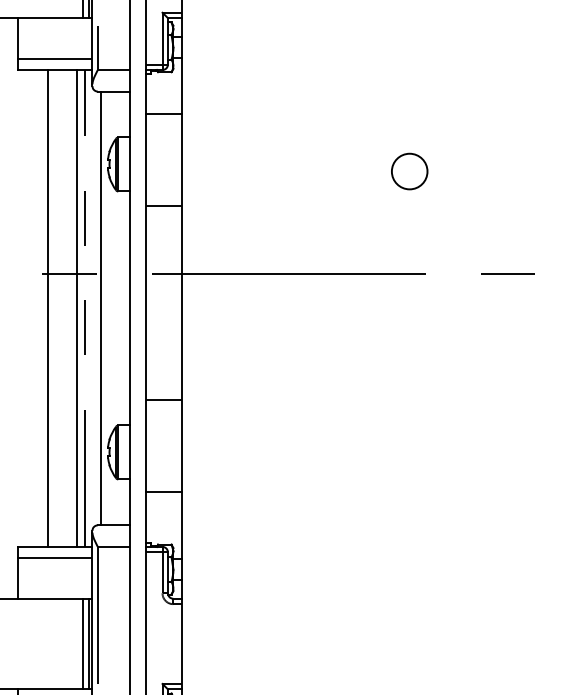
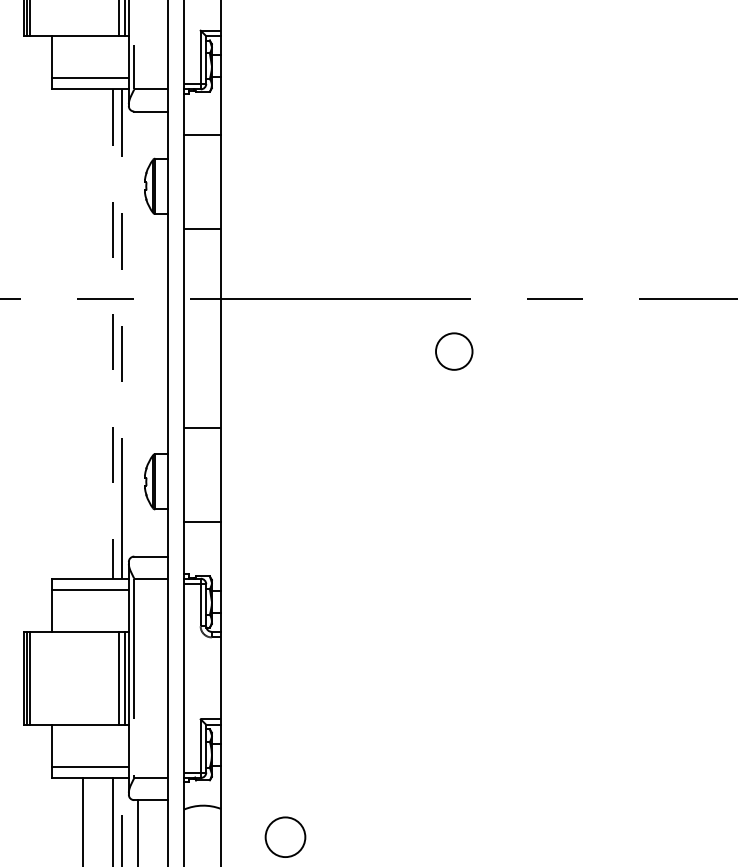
circle: (409, 171) -> (454, 351), moved
line: (48, 307) -> (83, 333), removed
line: (101, 307) -> (138, 333), removed
line: (76, 308) -> (112, 334), solid -> dashed

